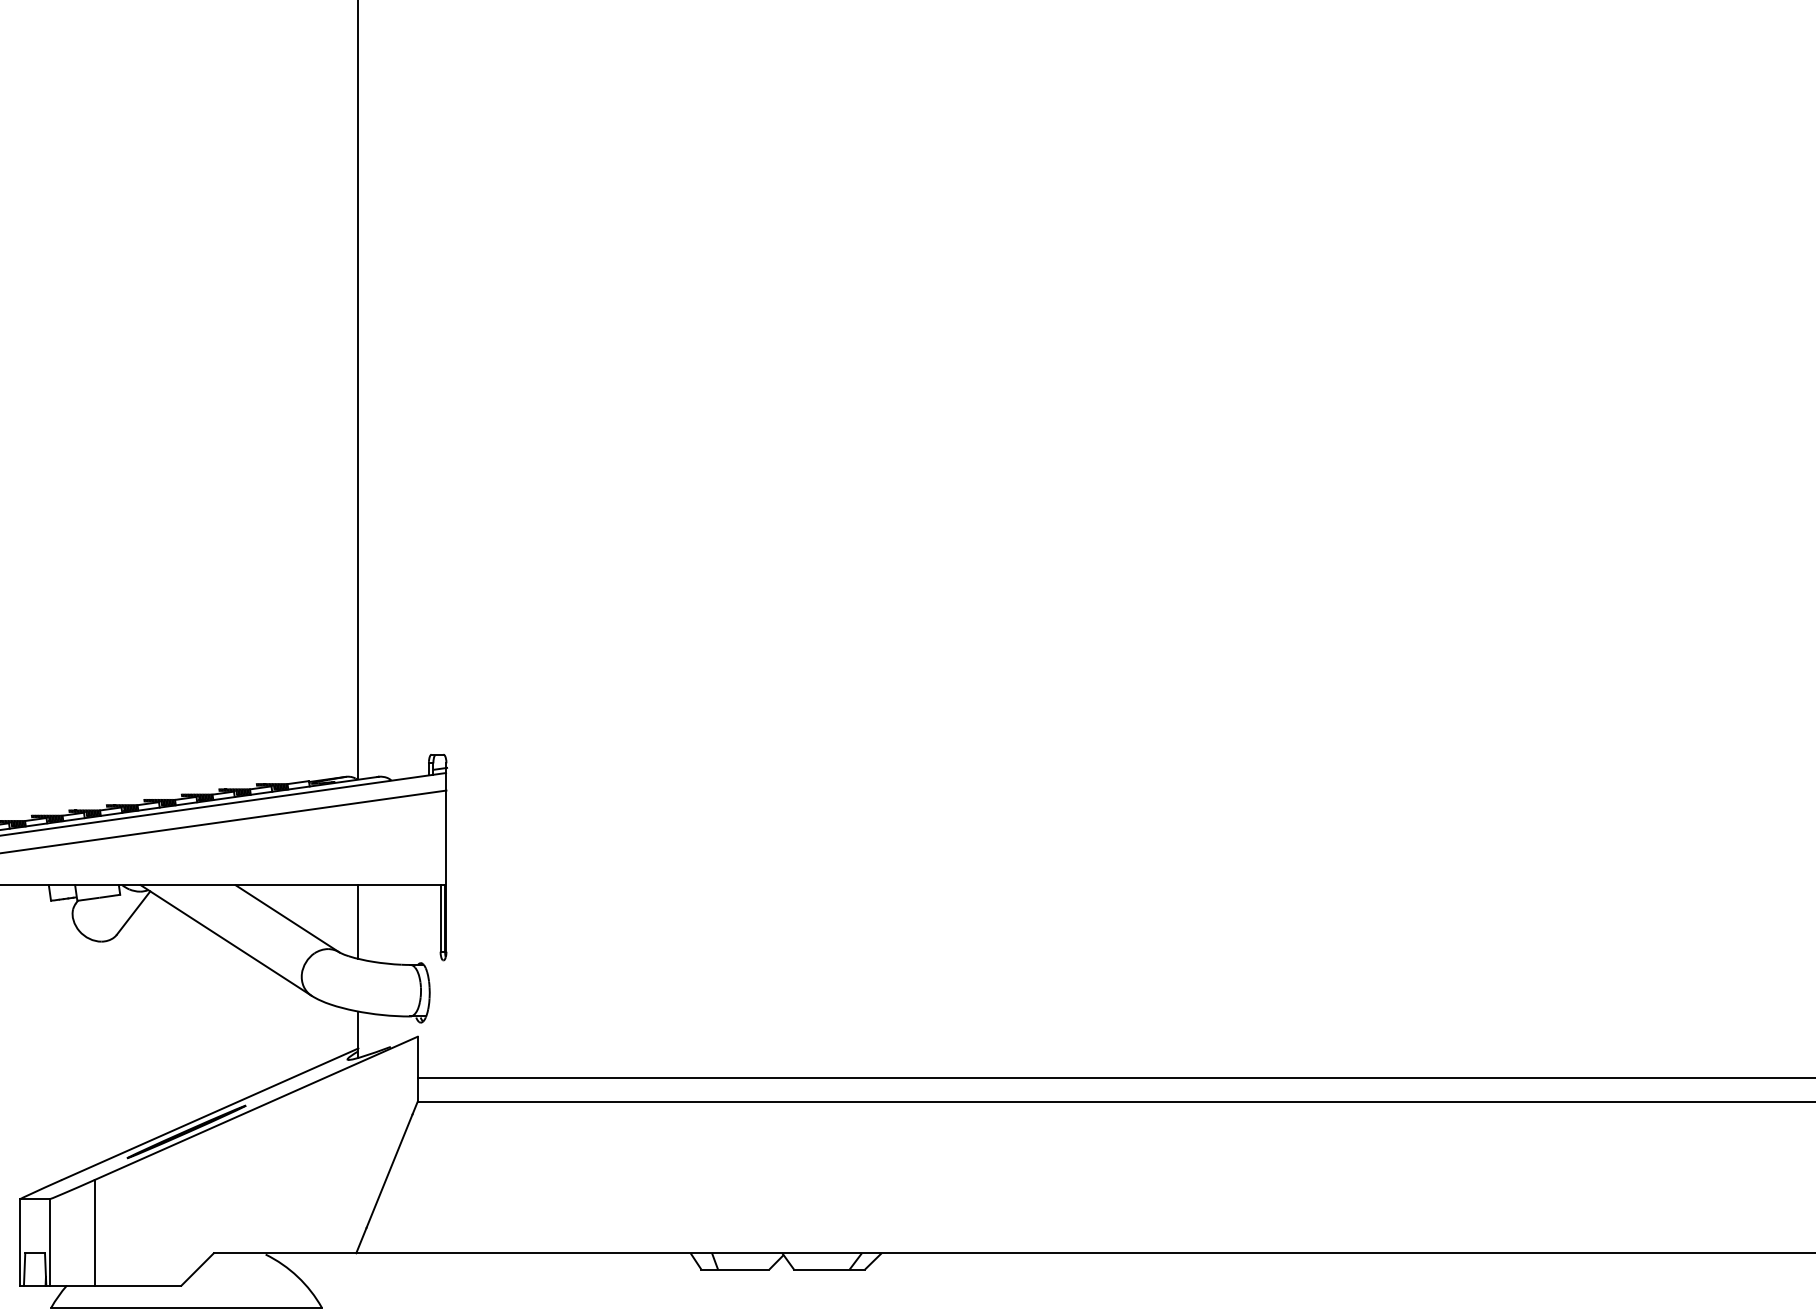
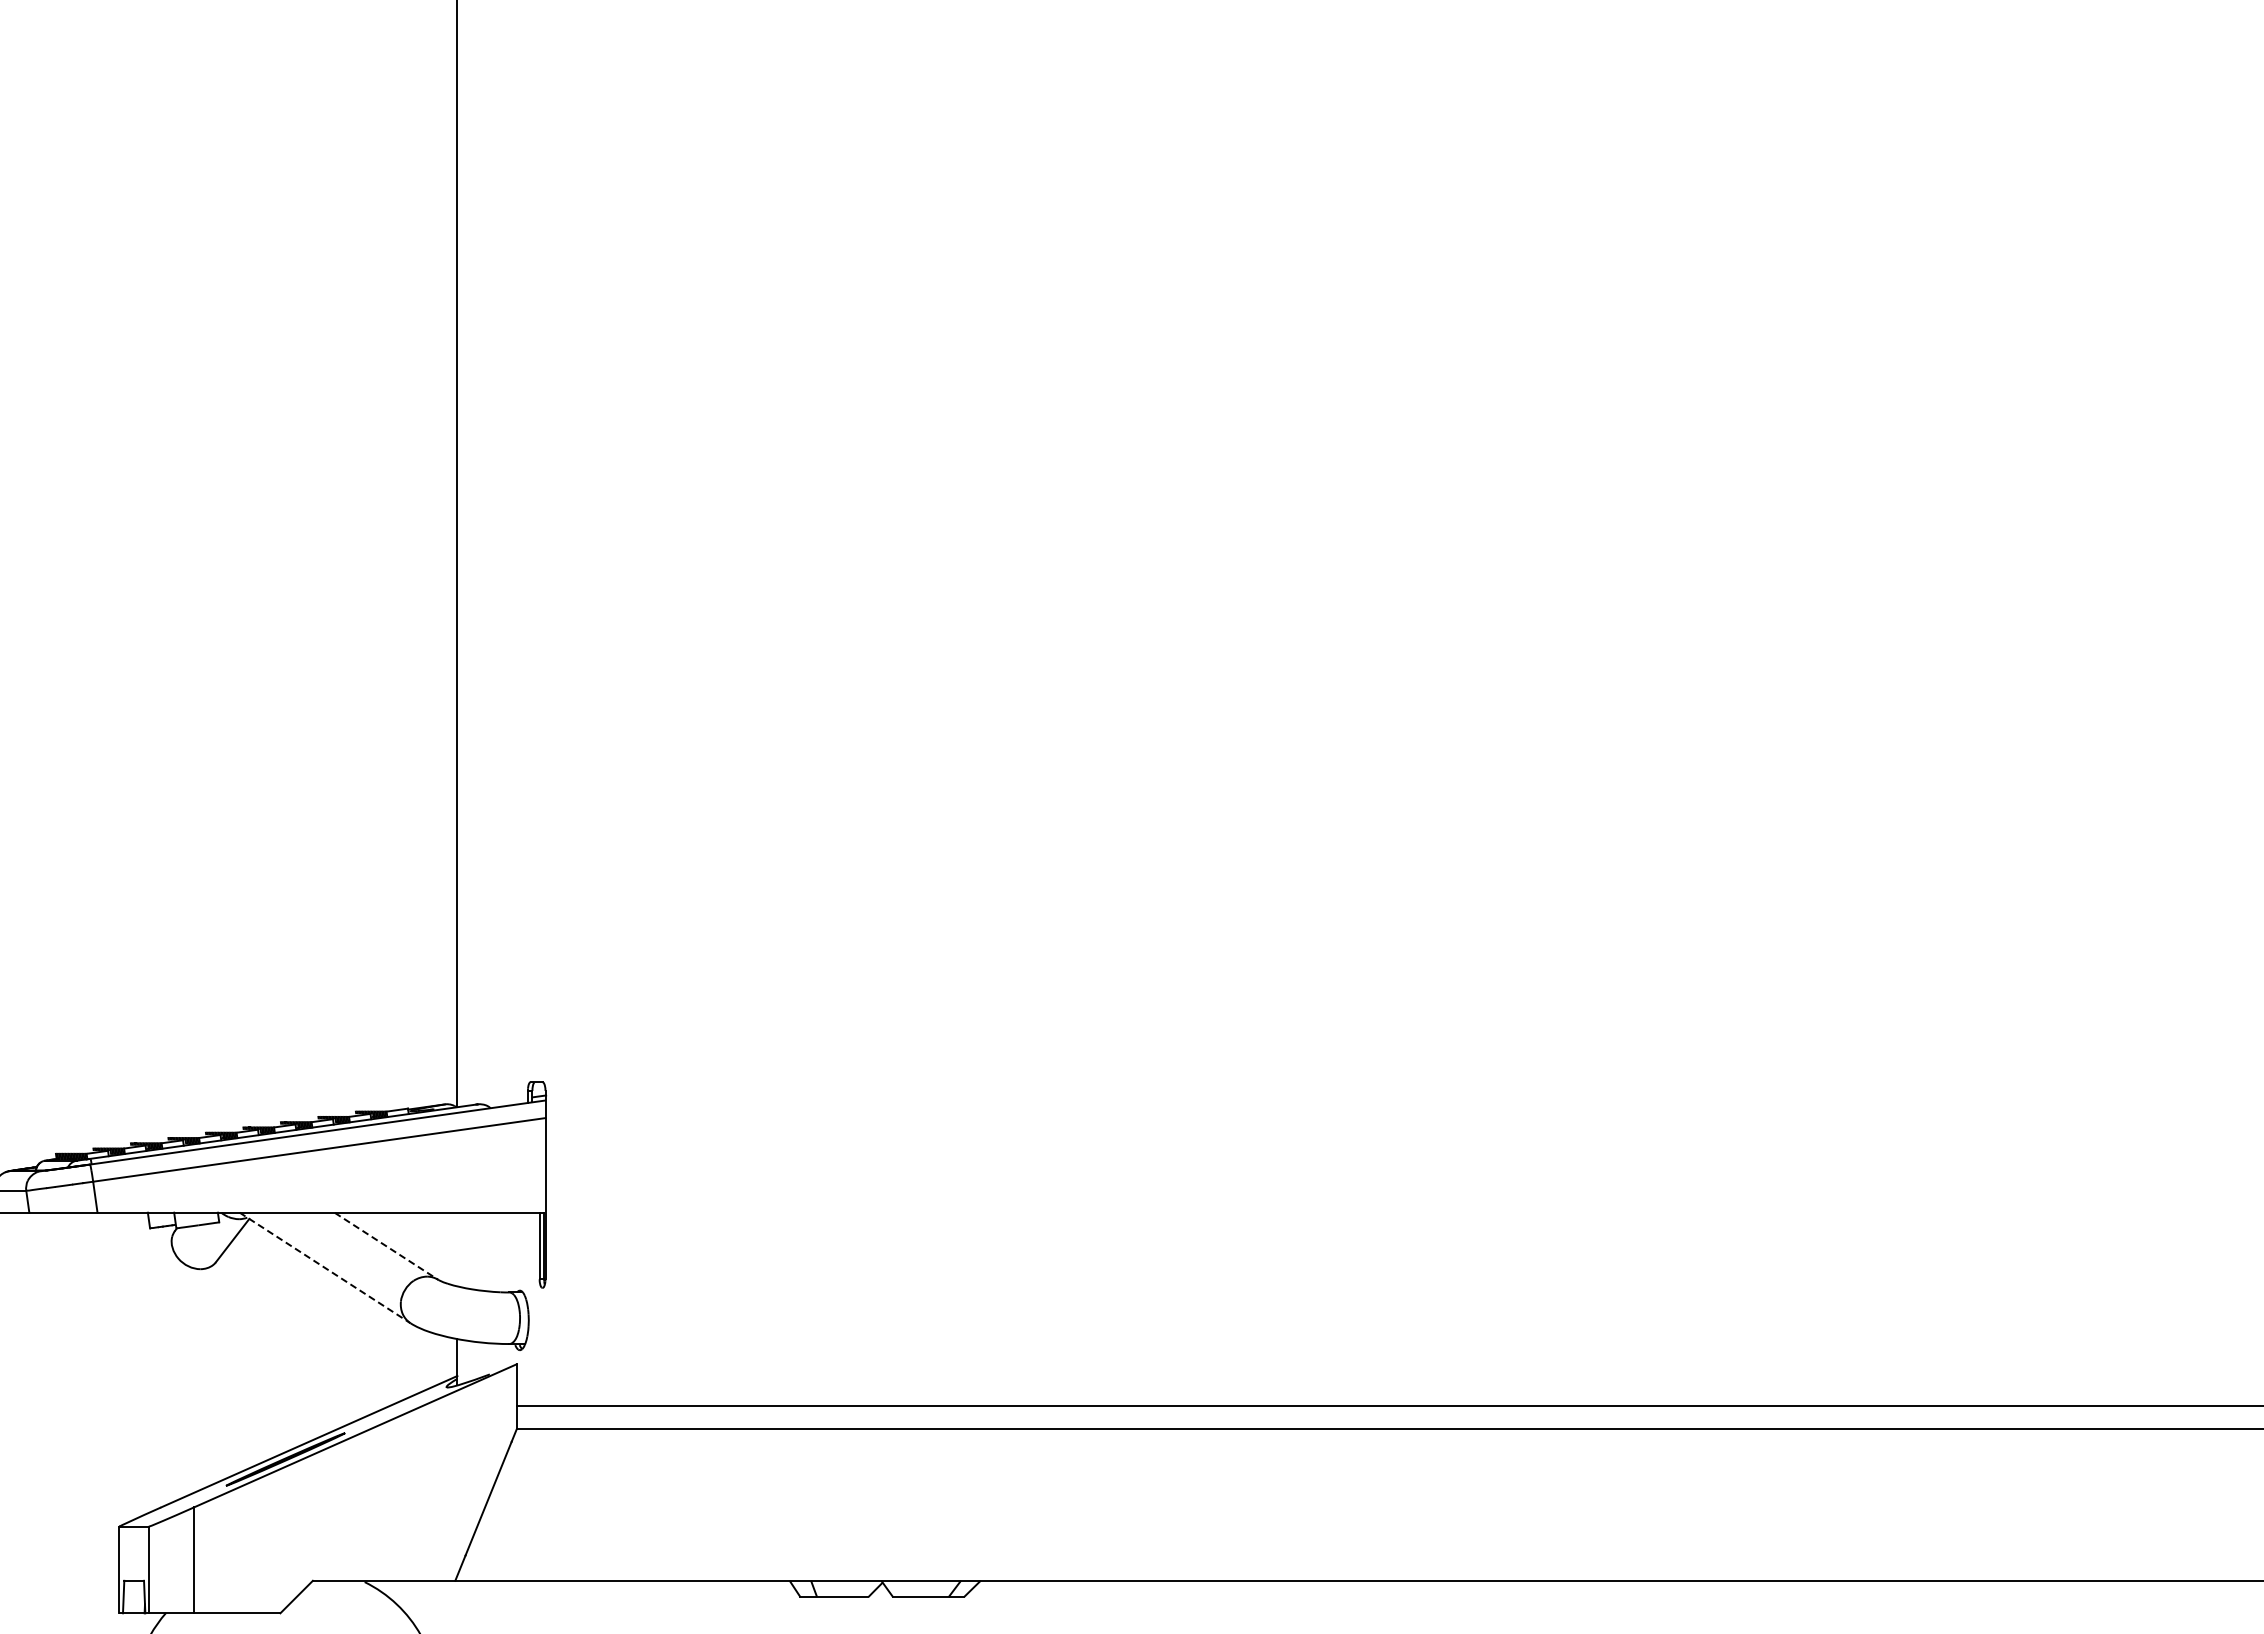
line: (287, 918) -> (386, 1246), solid -> dashed
line: (358, 921) -> (457, 1249), removed
line: (226, 939) -> (325, 1267), solid -> dashed

